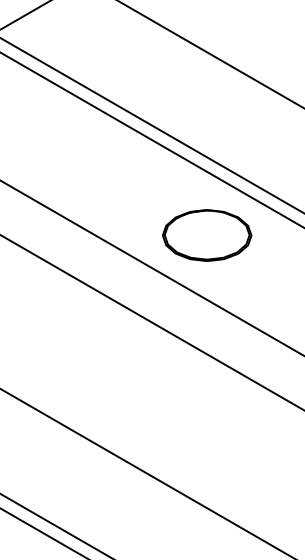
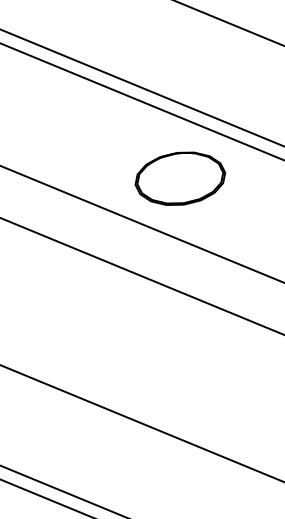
part: (207, 235) -> (180, 178), moved

